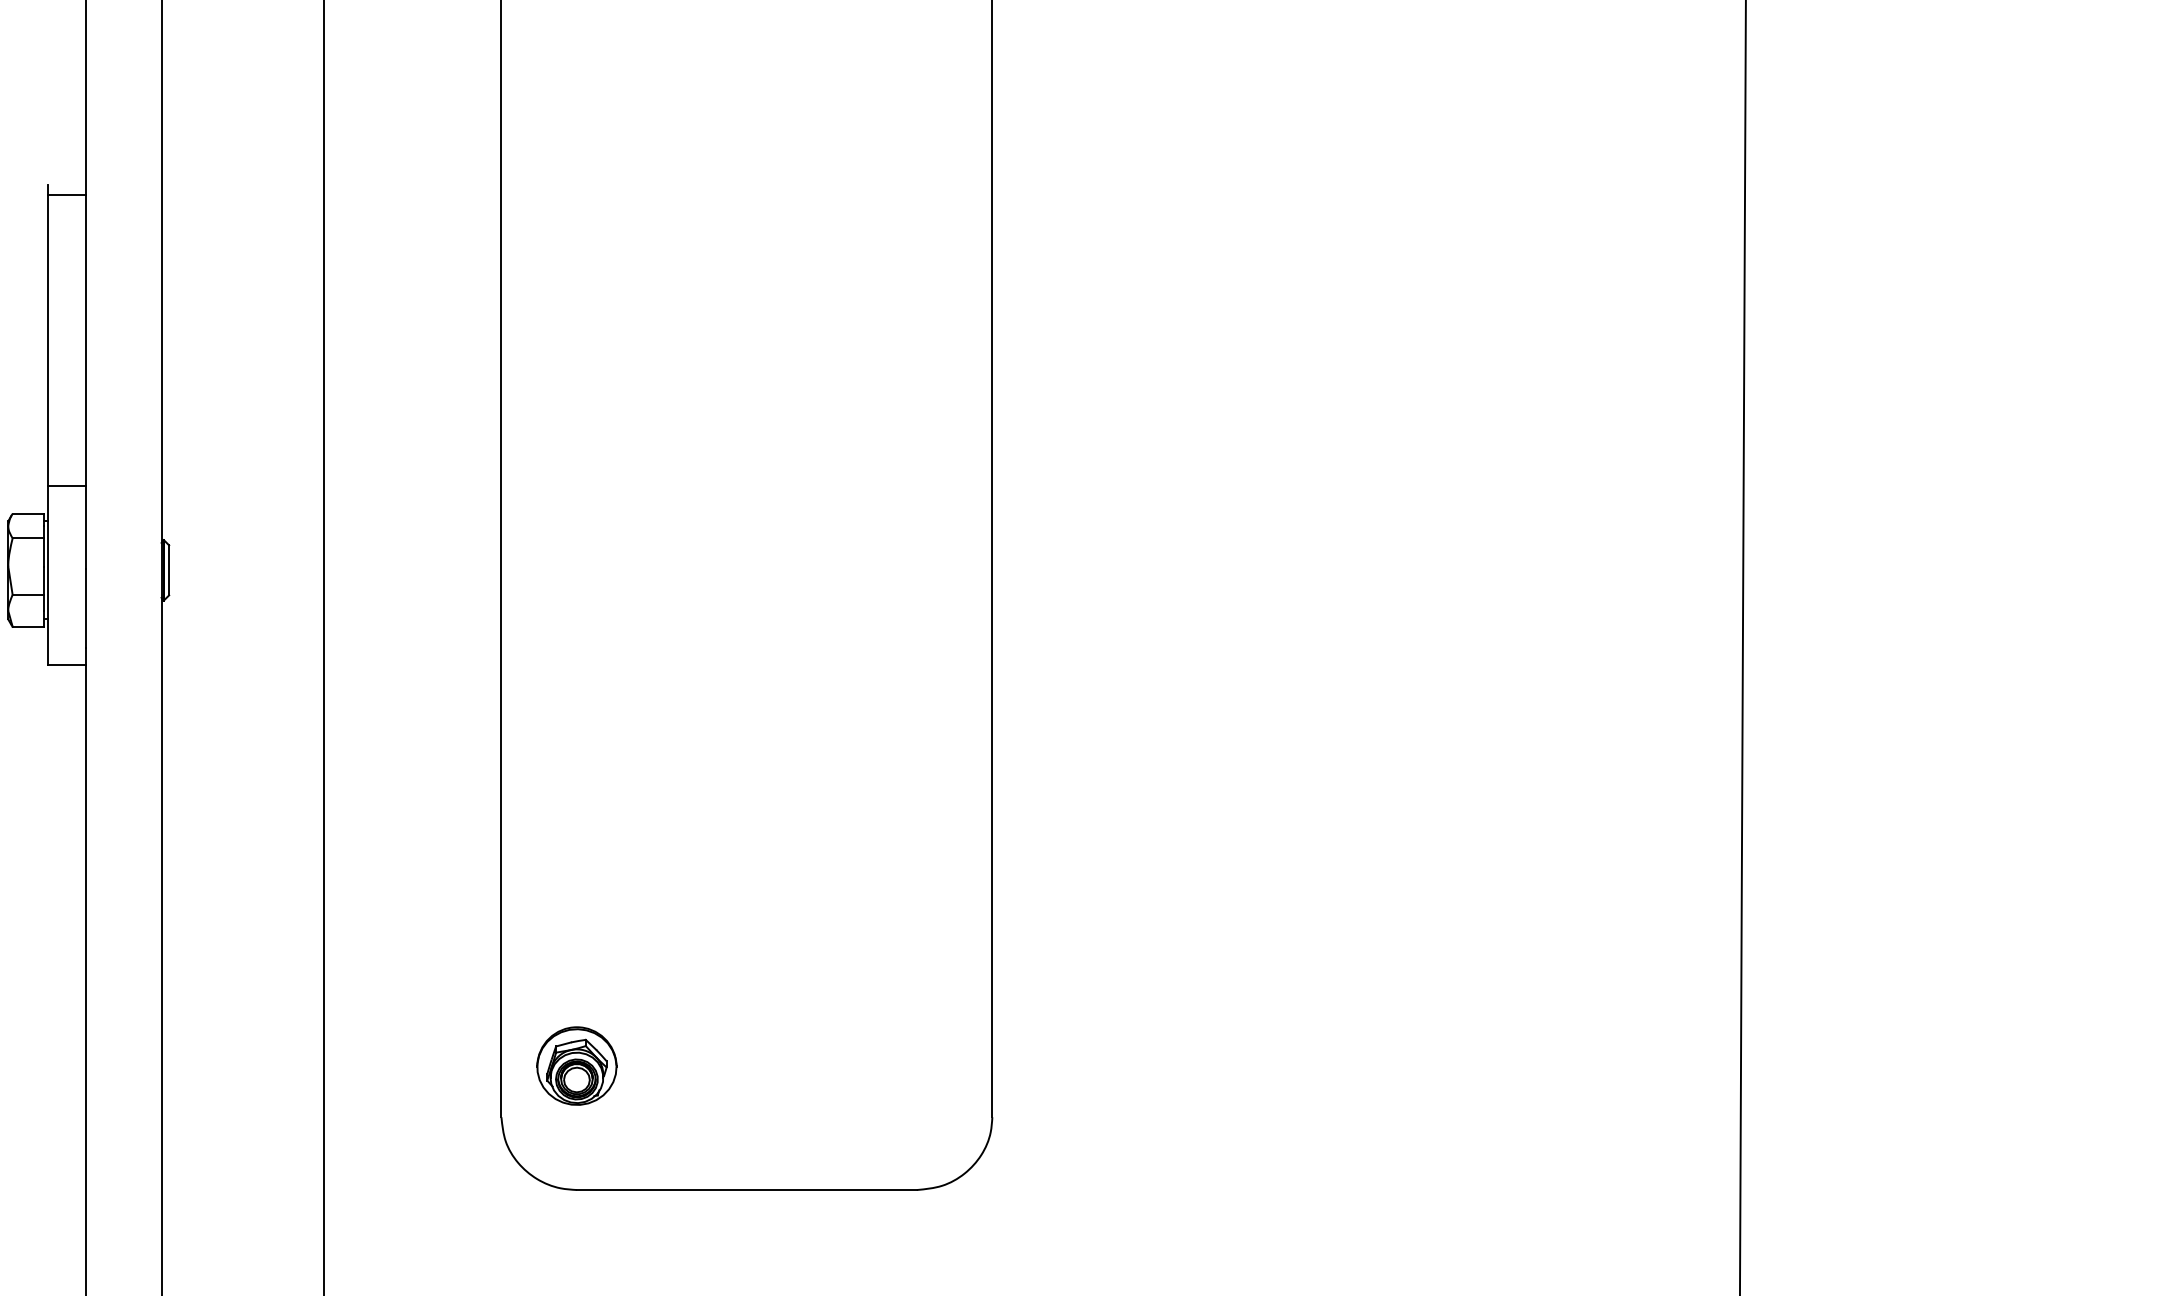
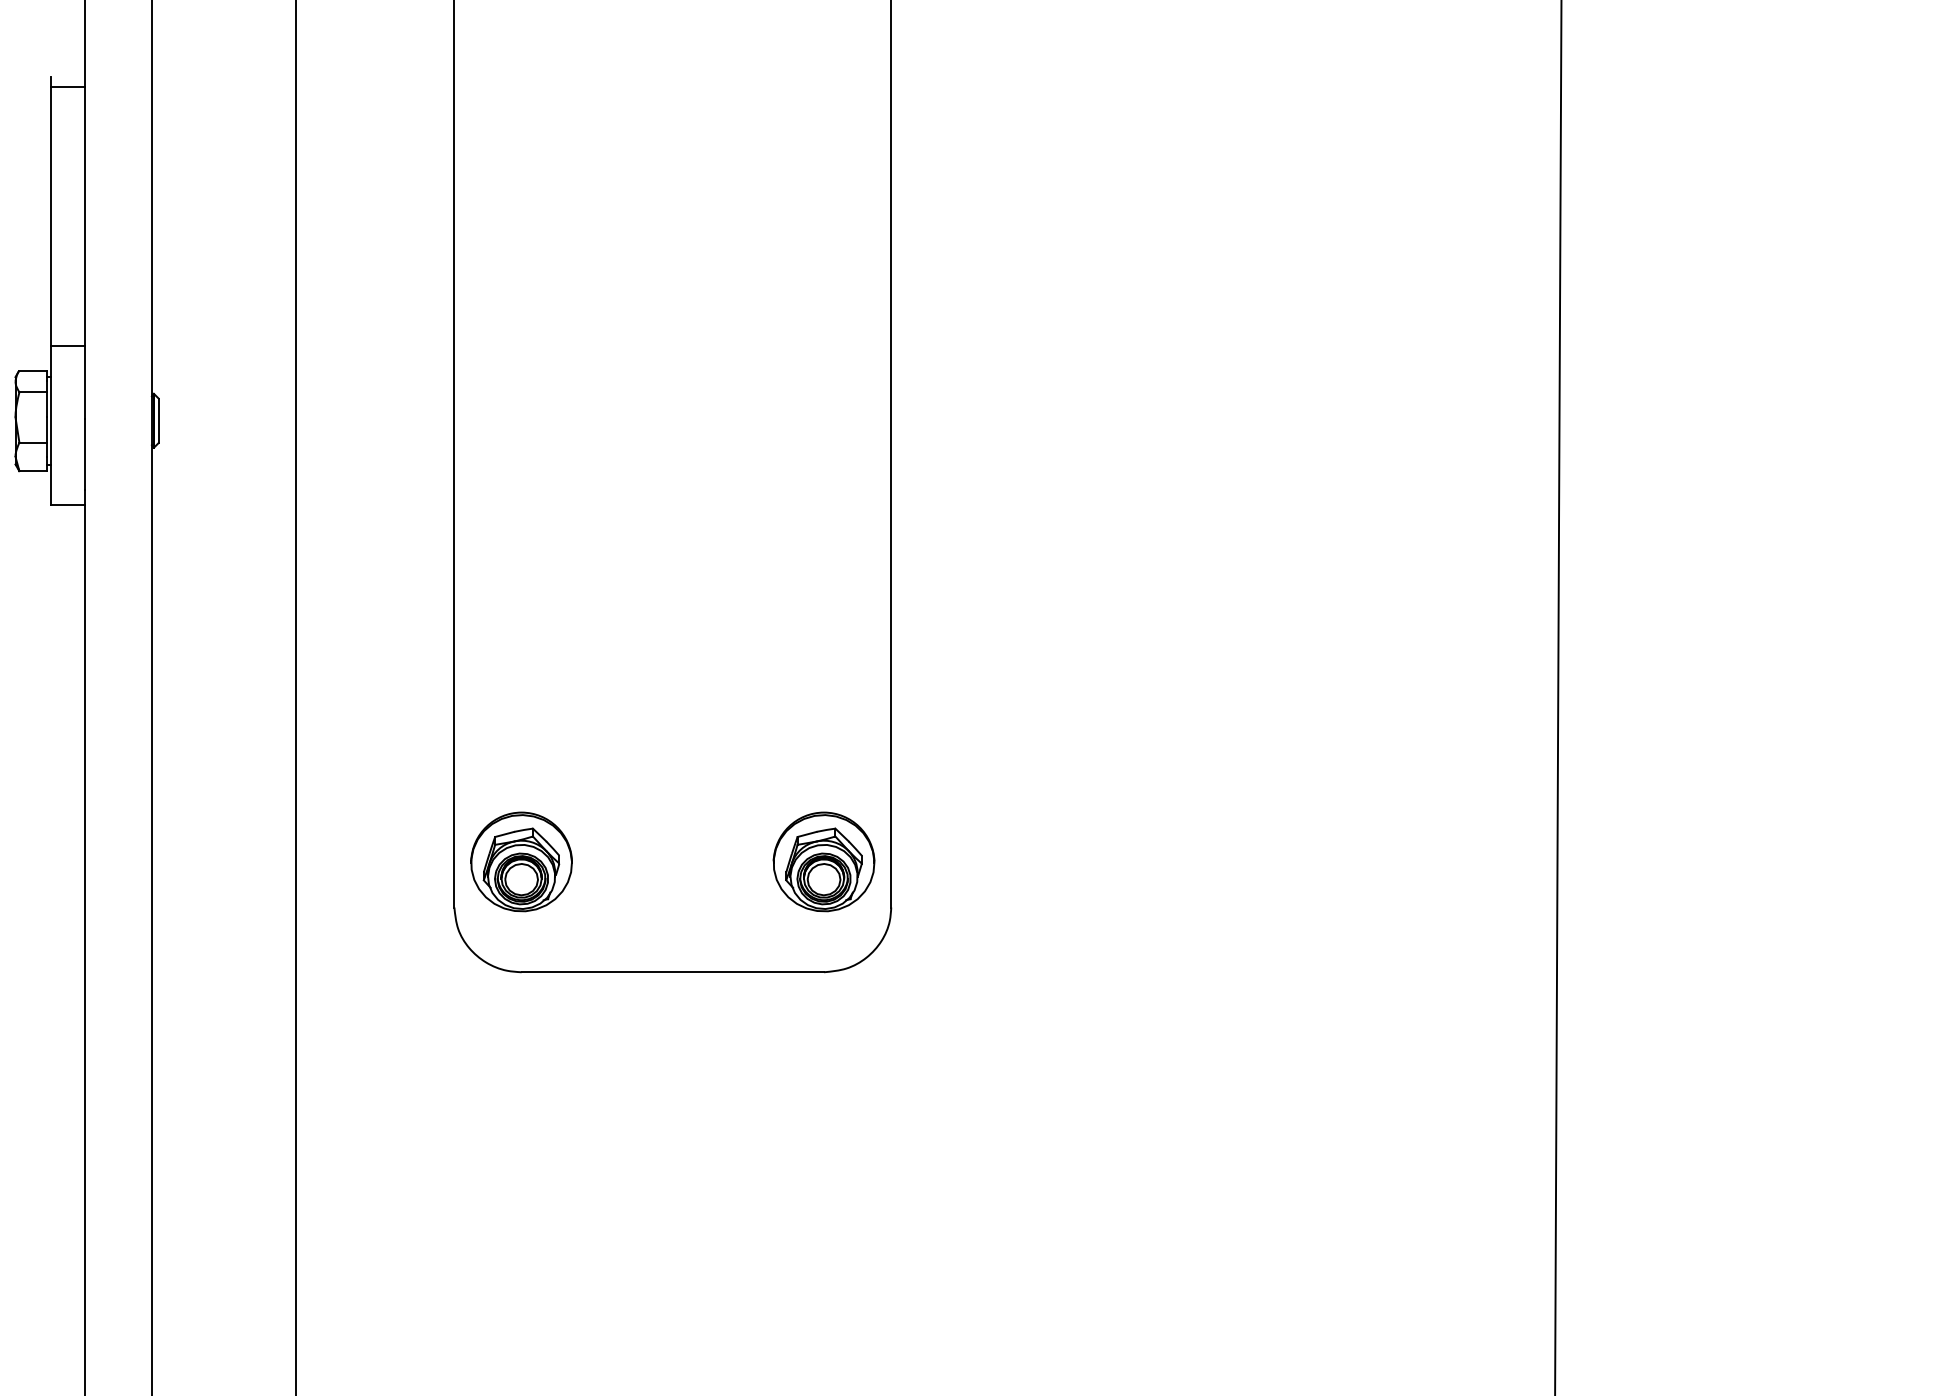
part: (576, 1065) -> (521, 861), size x1.43
part: (916, 1065) -> (823, 861), added

